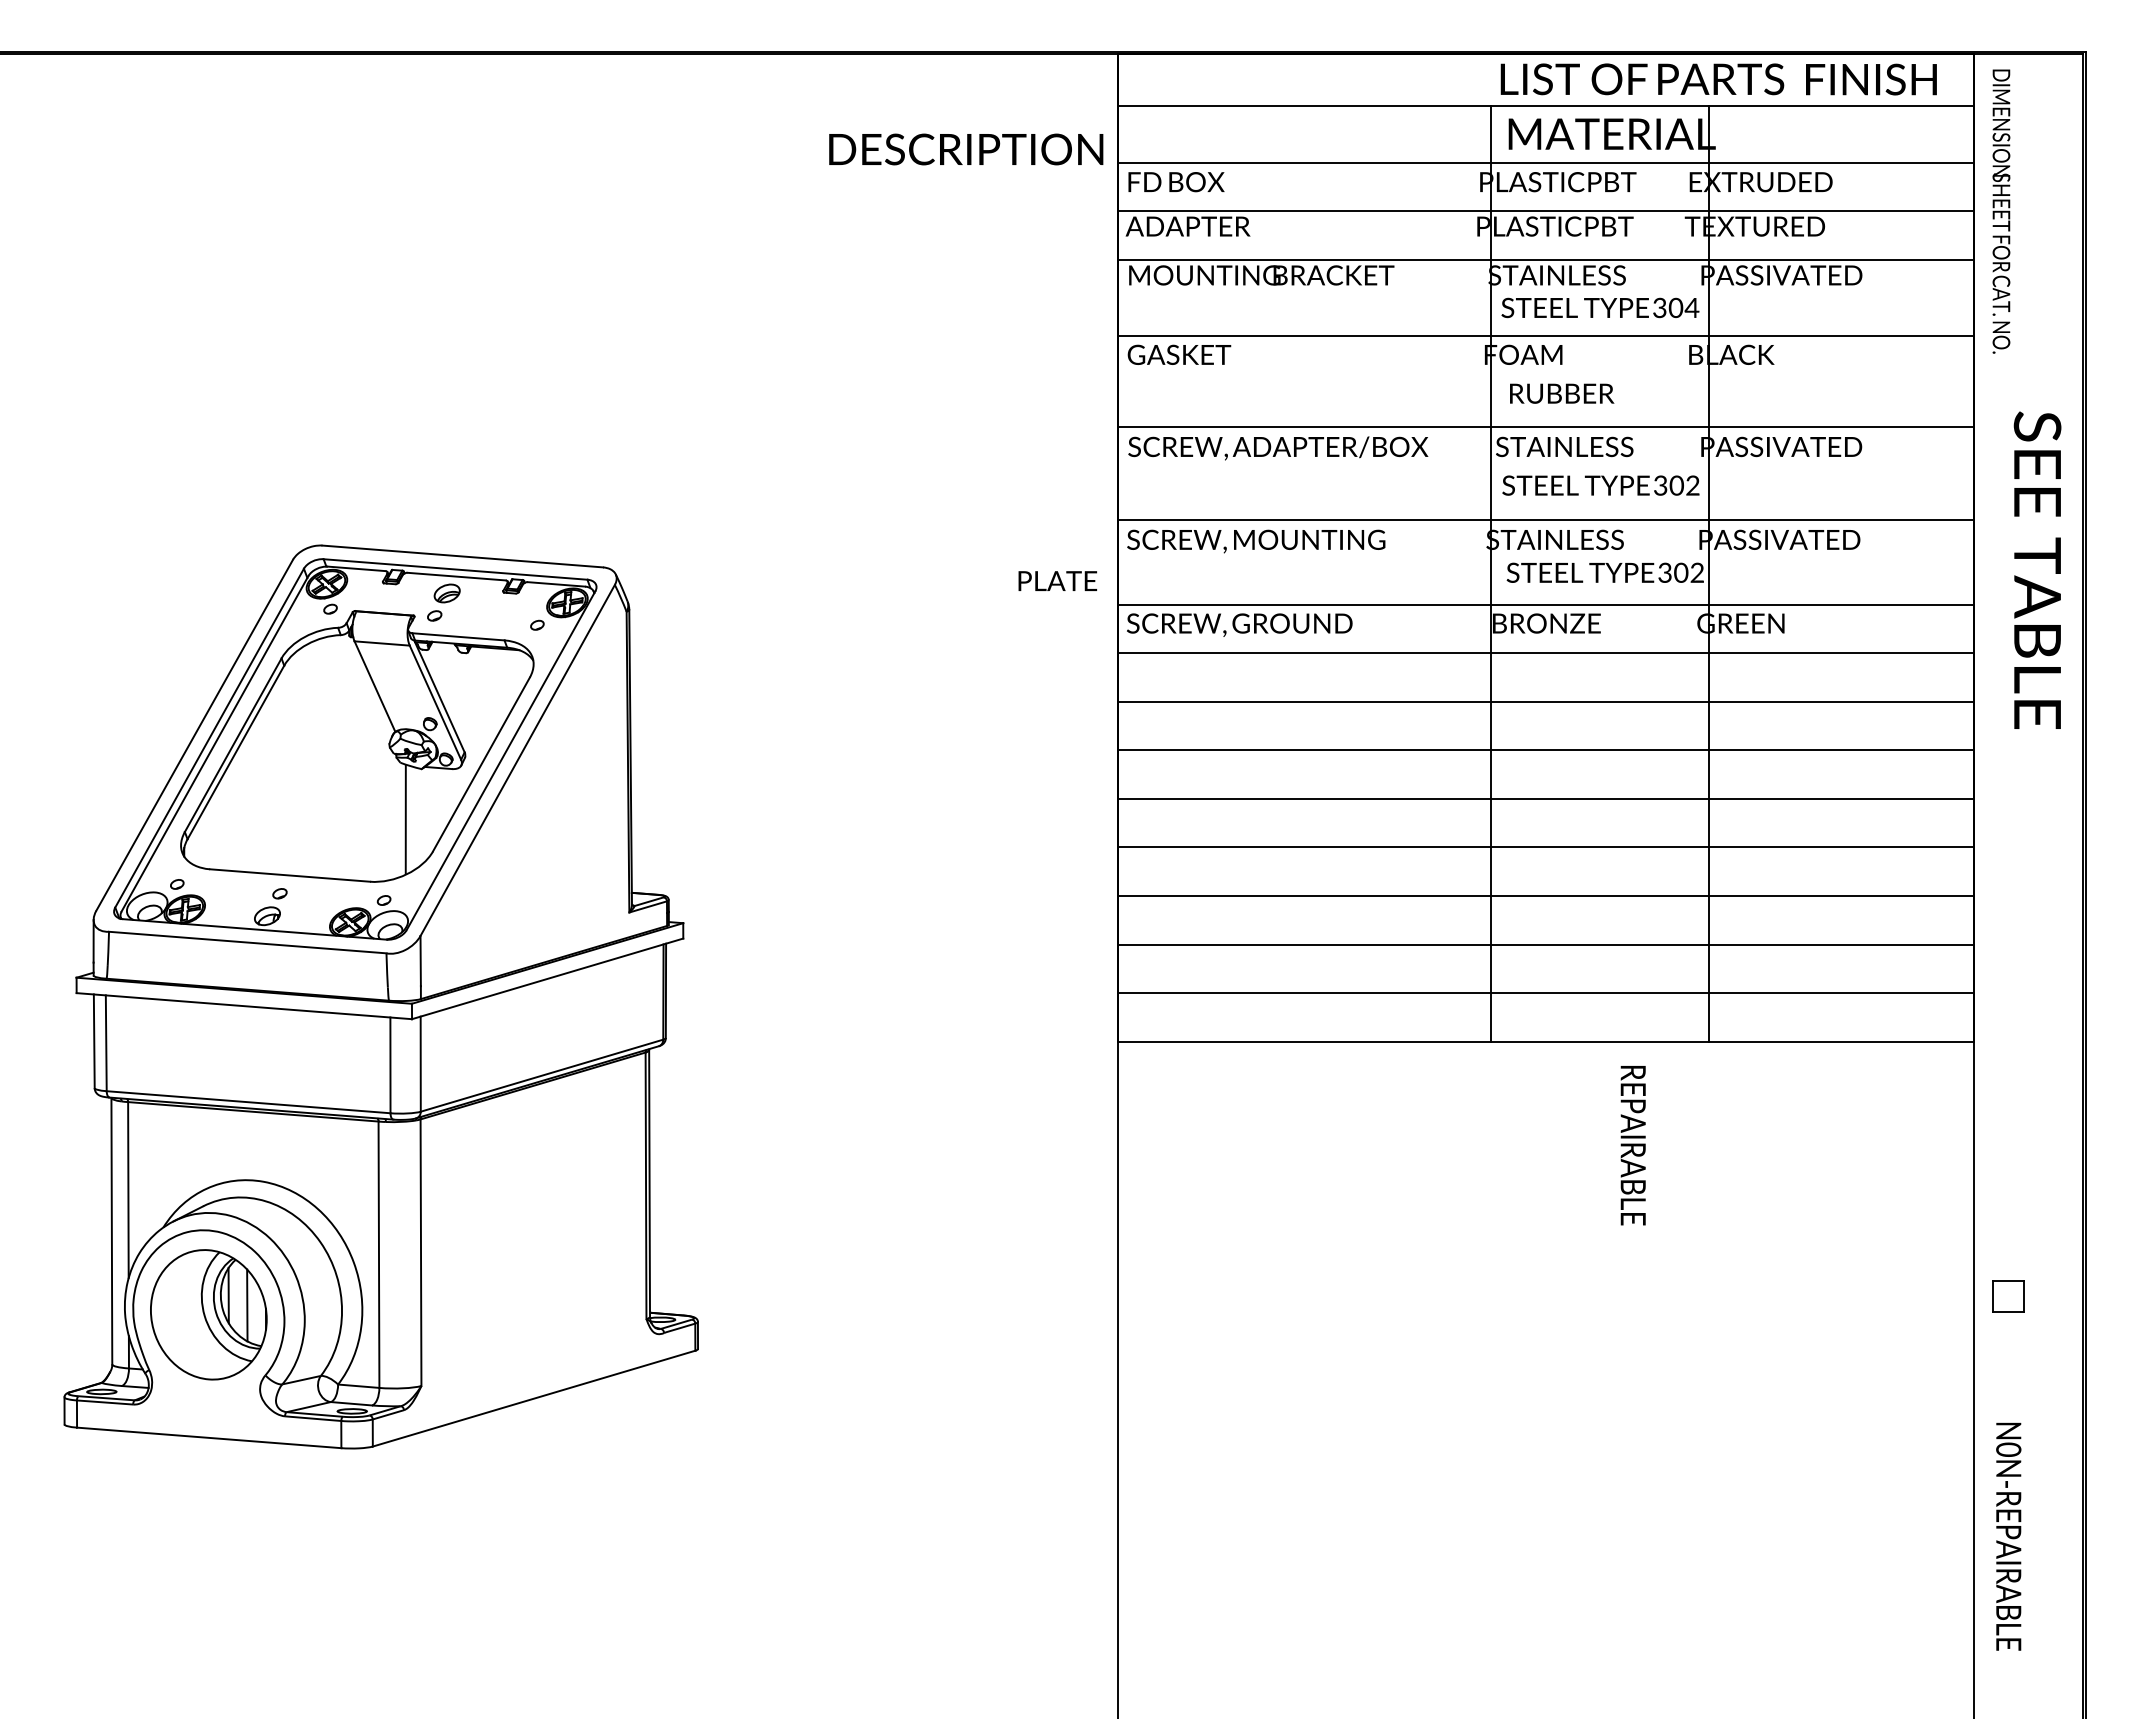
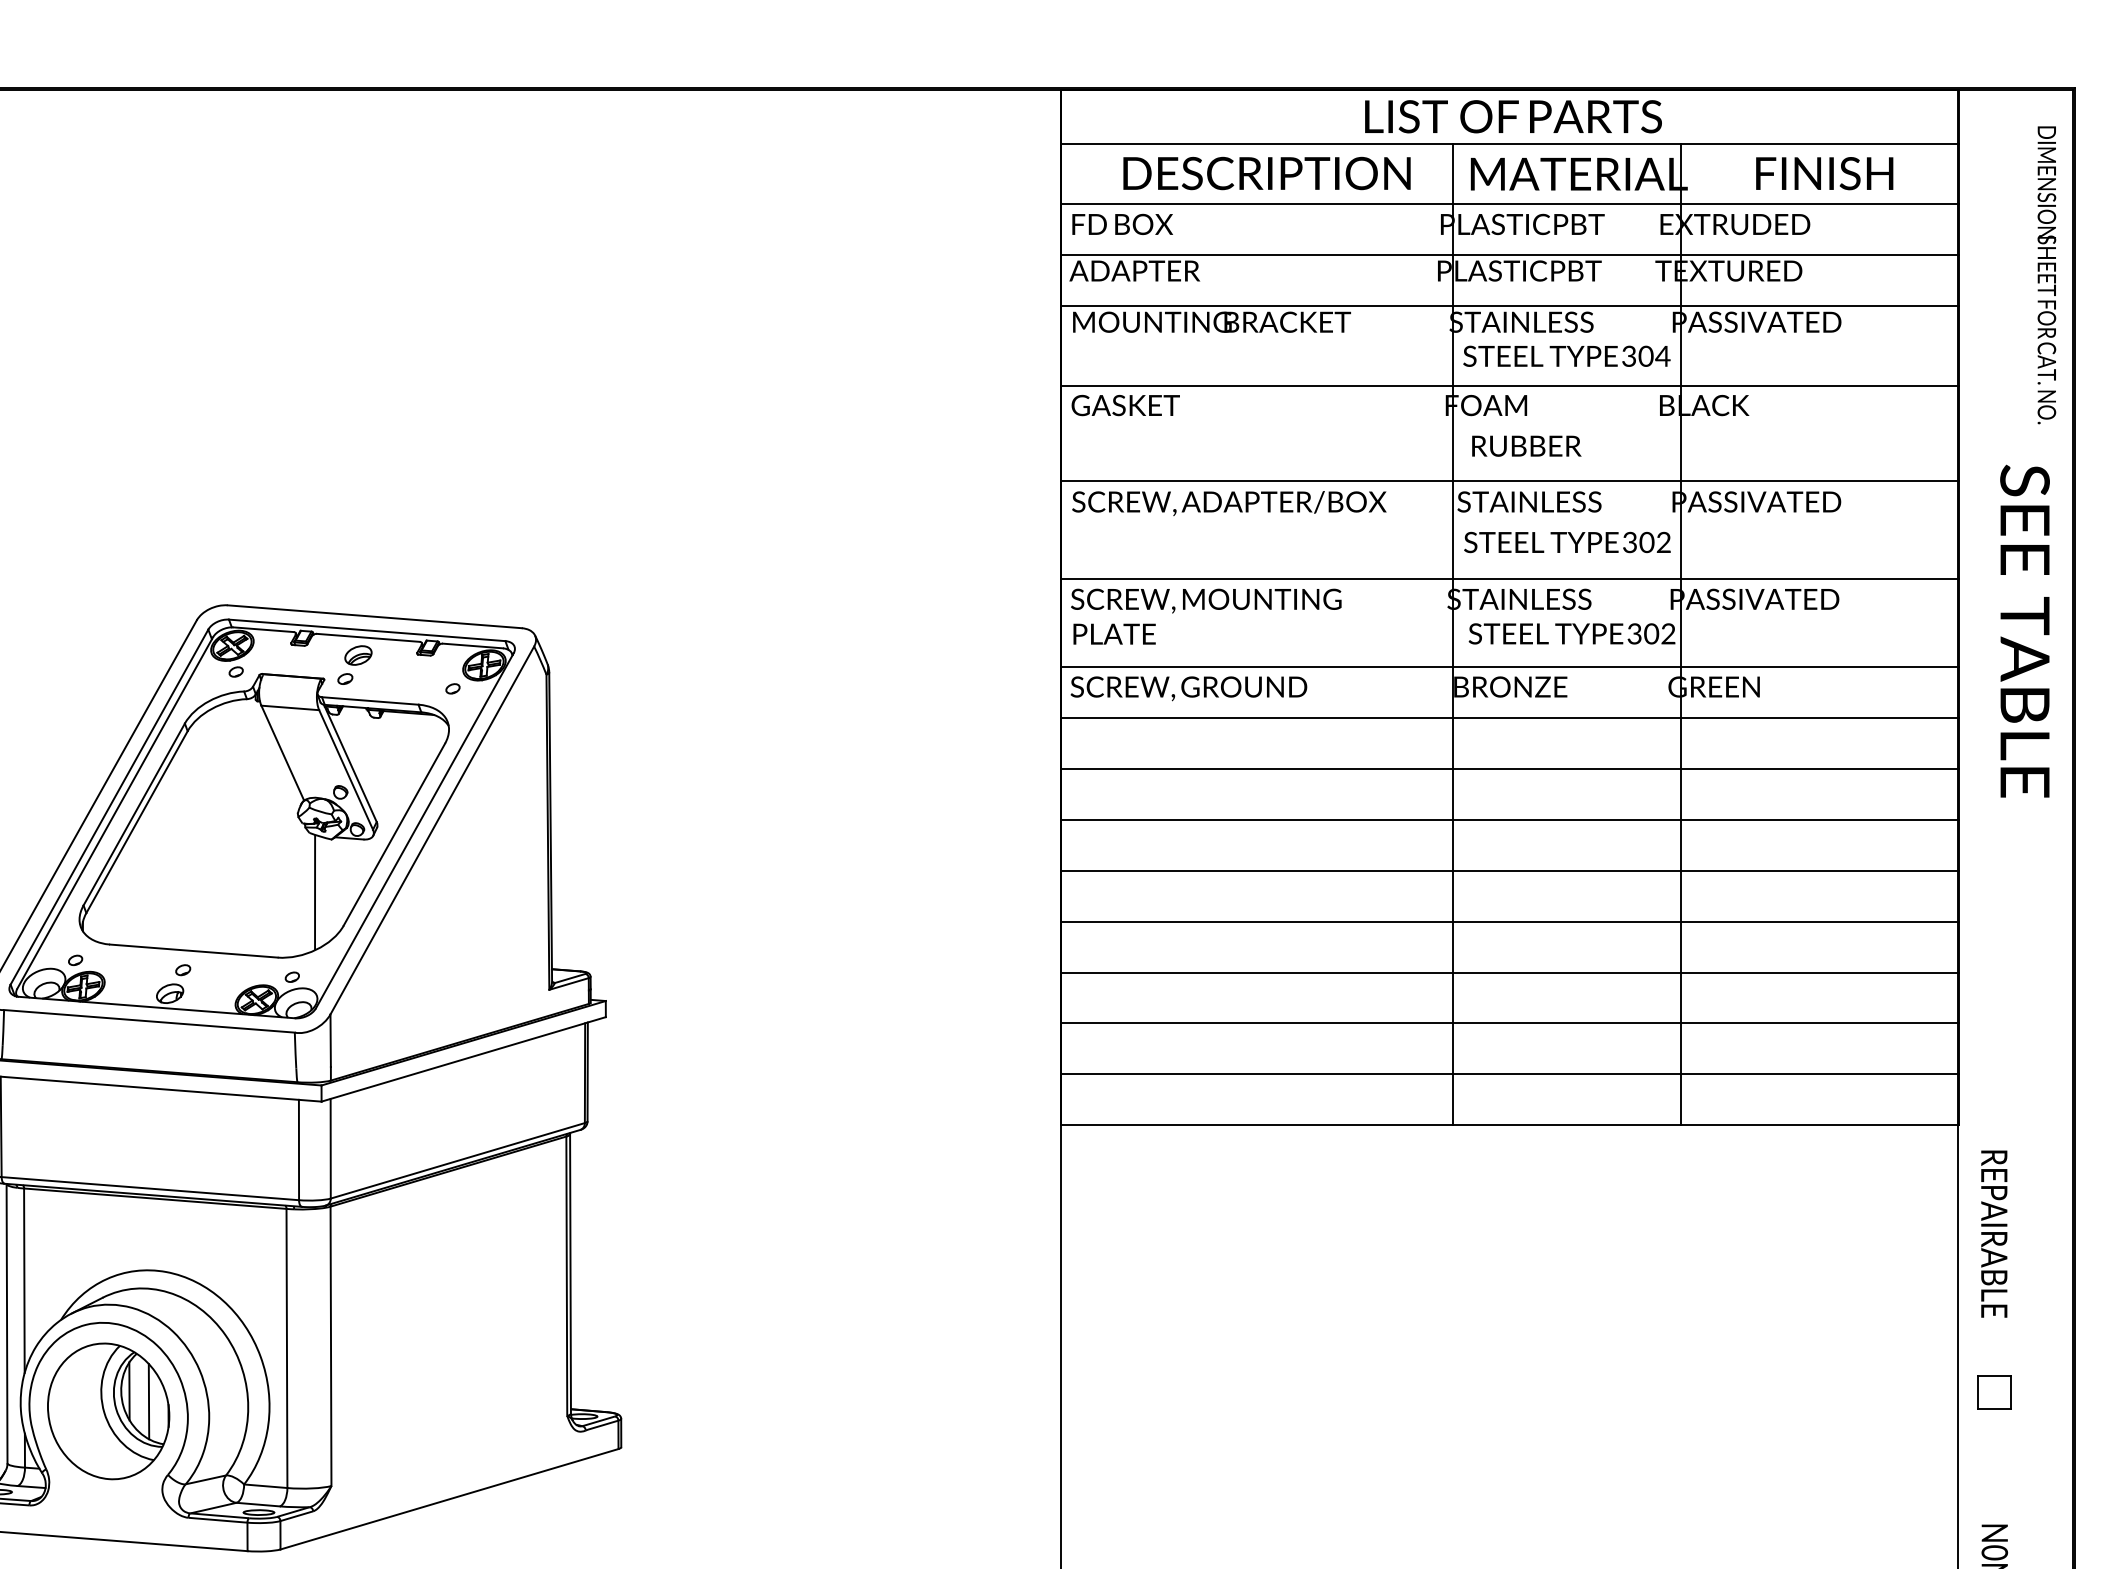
text: (1642, 79) -> (1513, 116), moved
text: (1871, 79) -> (1824, 173), moved
text: (966, 149) -> (1267, 173), moved
text: (2001, 211) -> (2046, 275), moved
text: (1057, 580) -> (1114, 633), moved
text: (1632, 1145) -> (1993, 1233), moved

